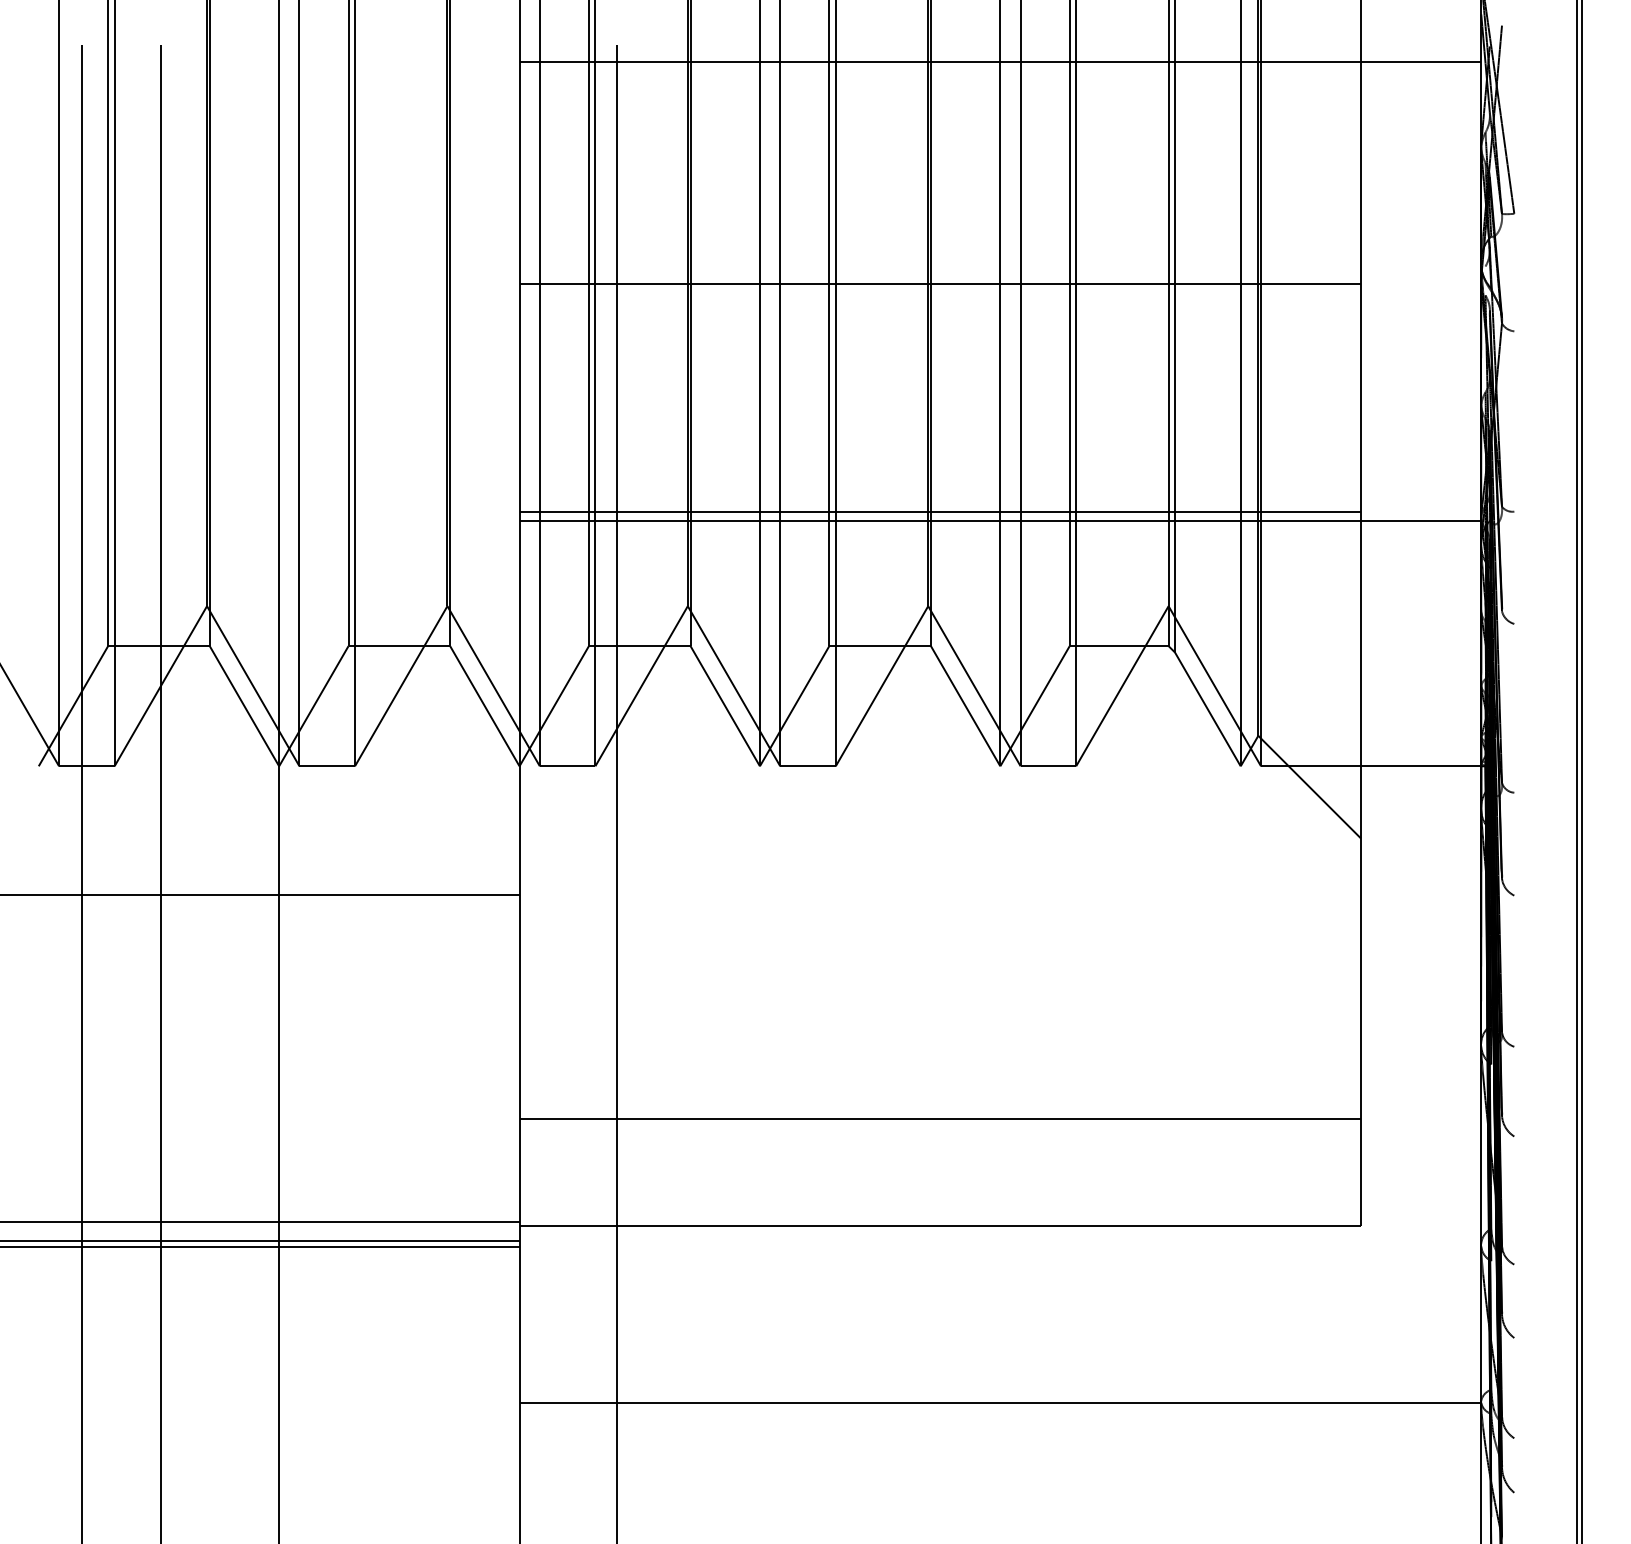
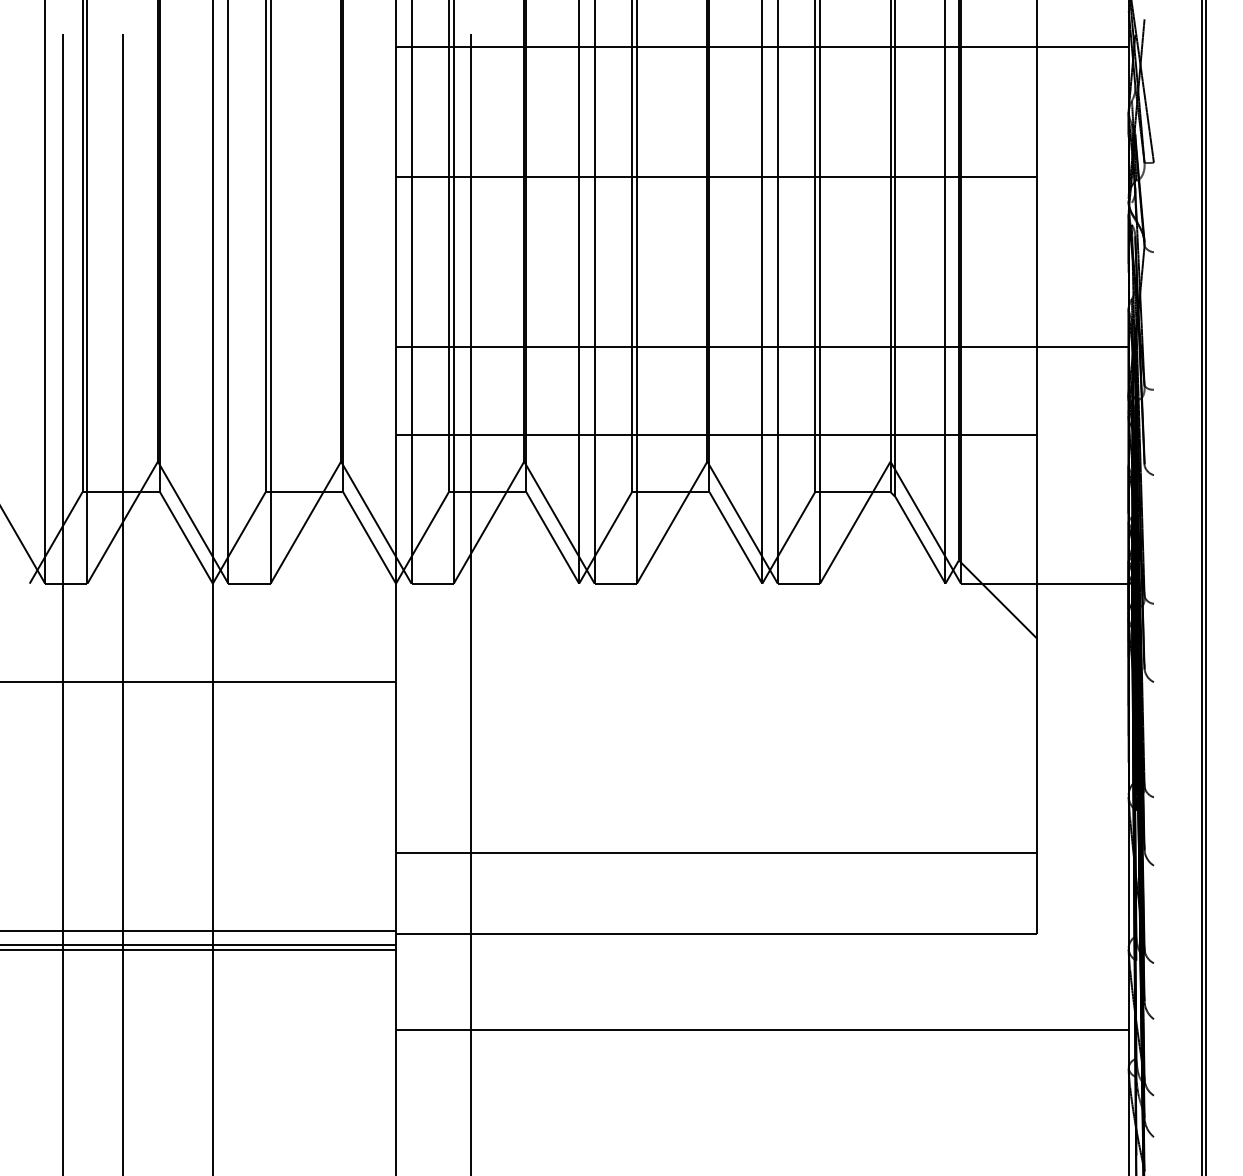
line: (939, 284) -> (715, 177), moved
line: (939, 511) -> (715, 434), moved
line: (1000, 520) -> (762, 346), moved
line: (1000, 1402) -> (762, 1030), moved

